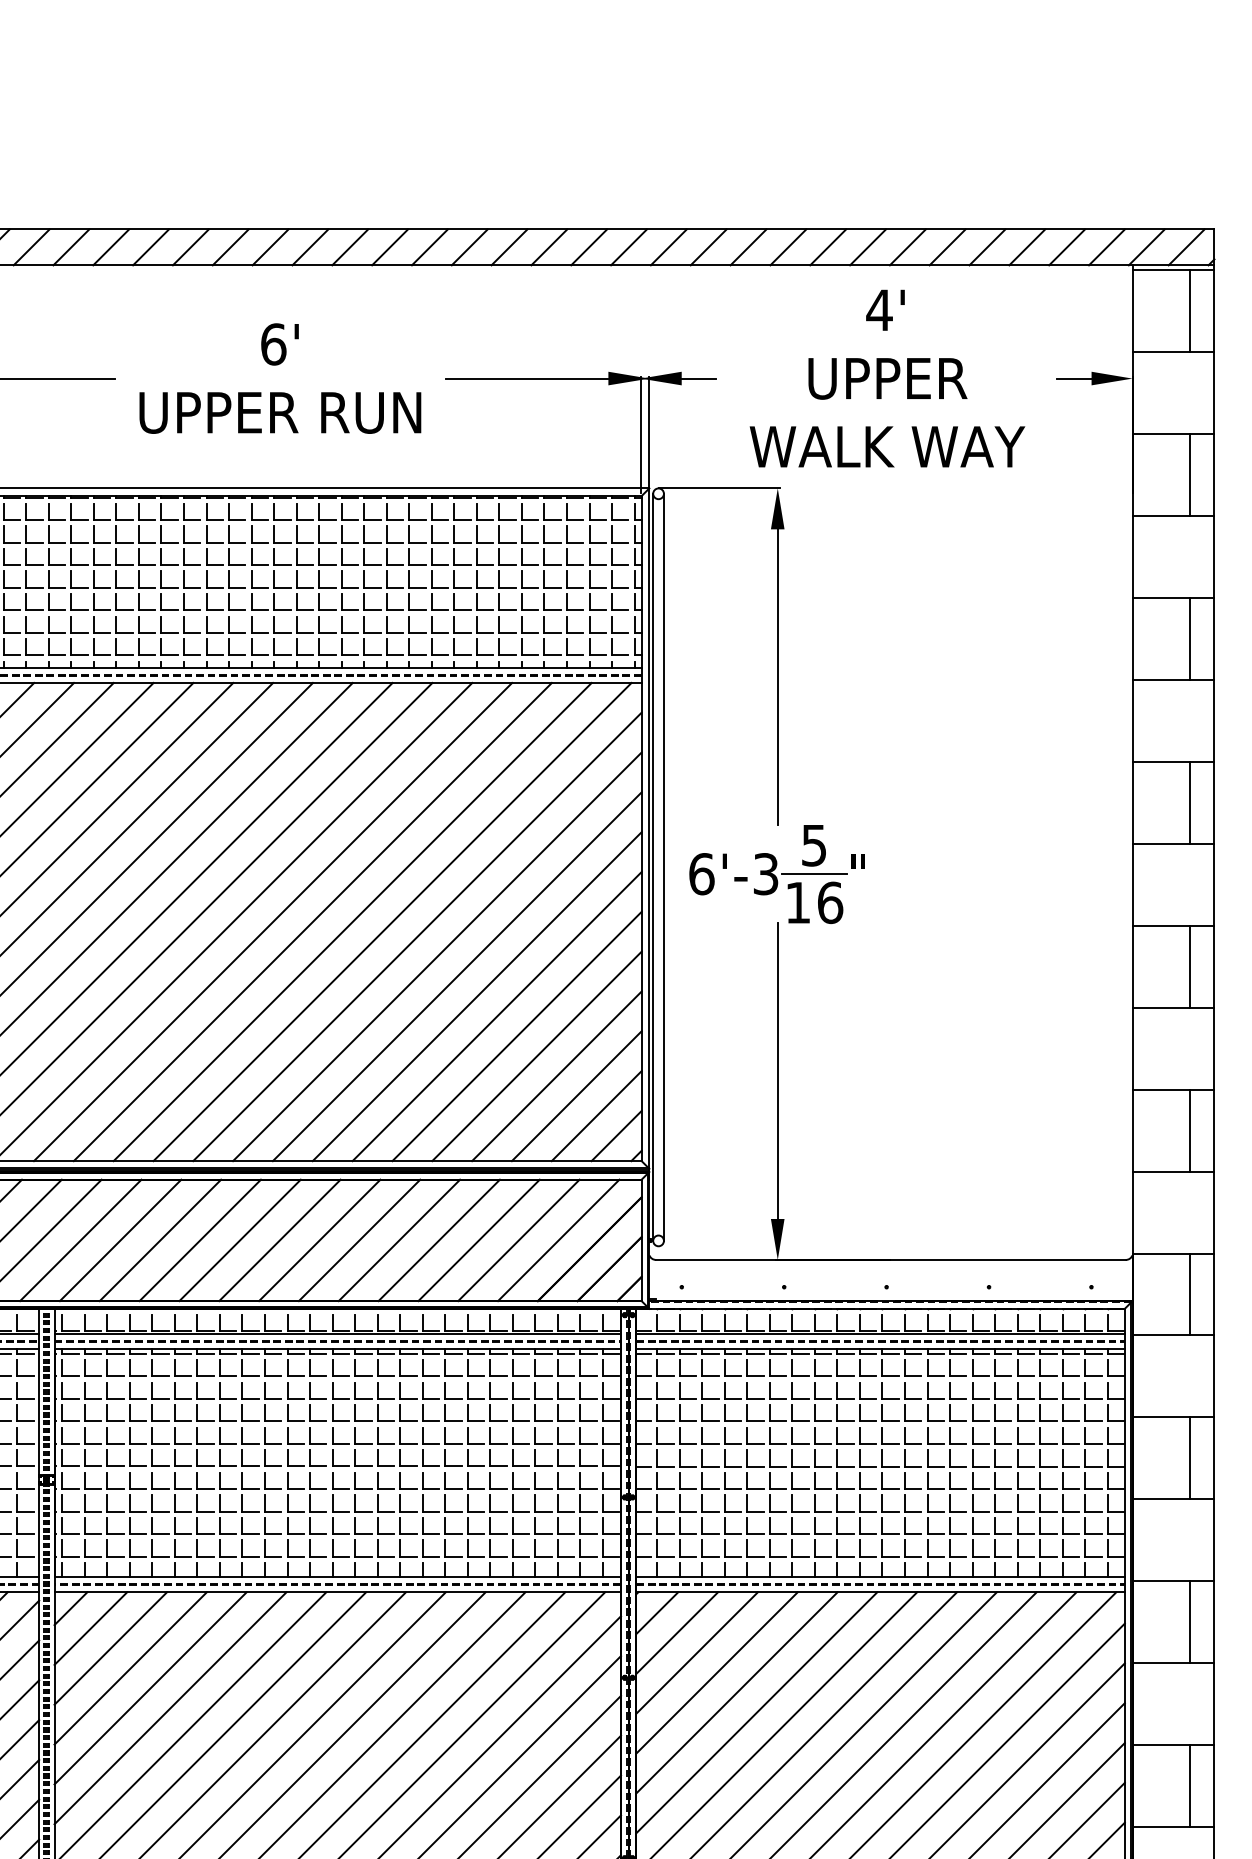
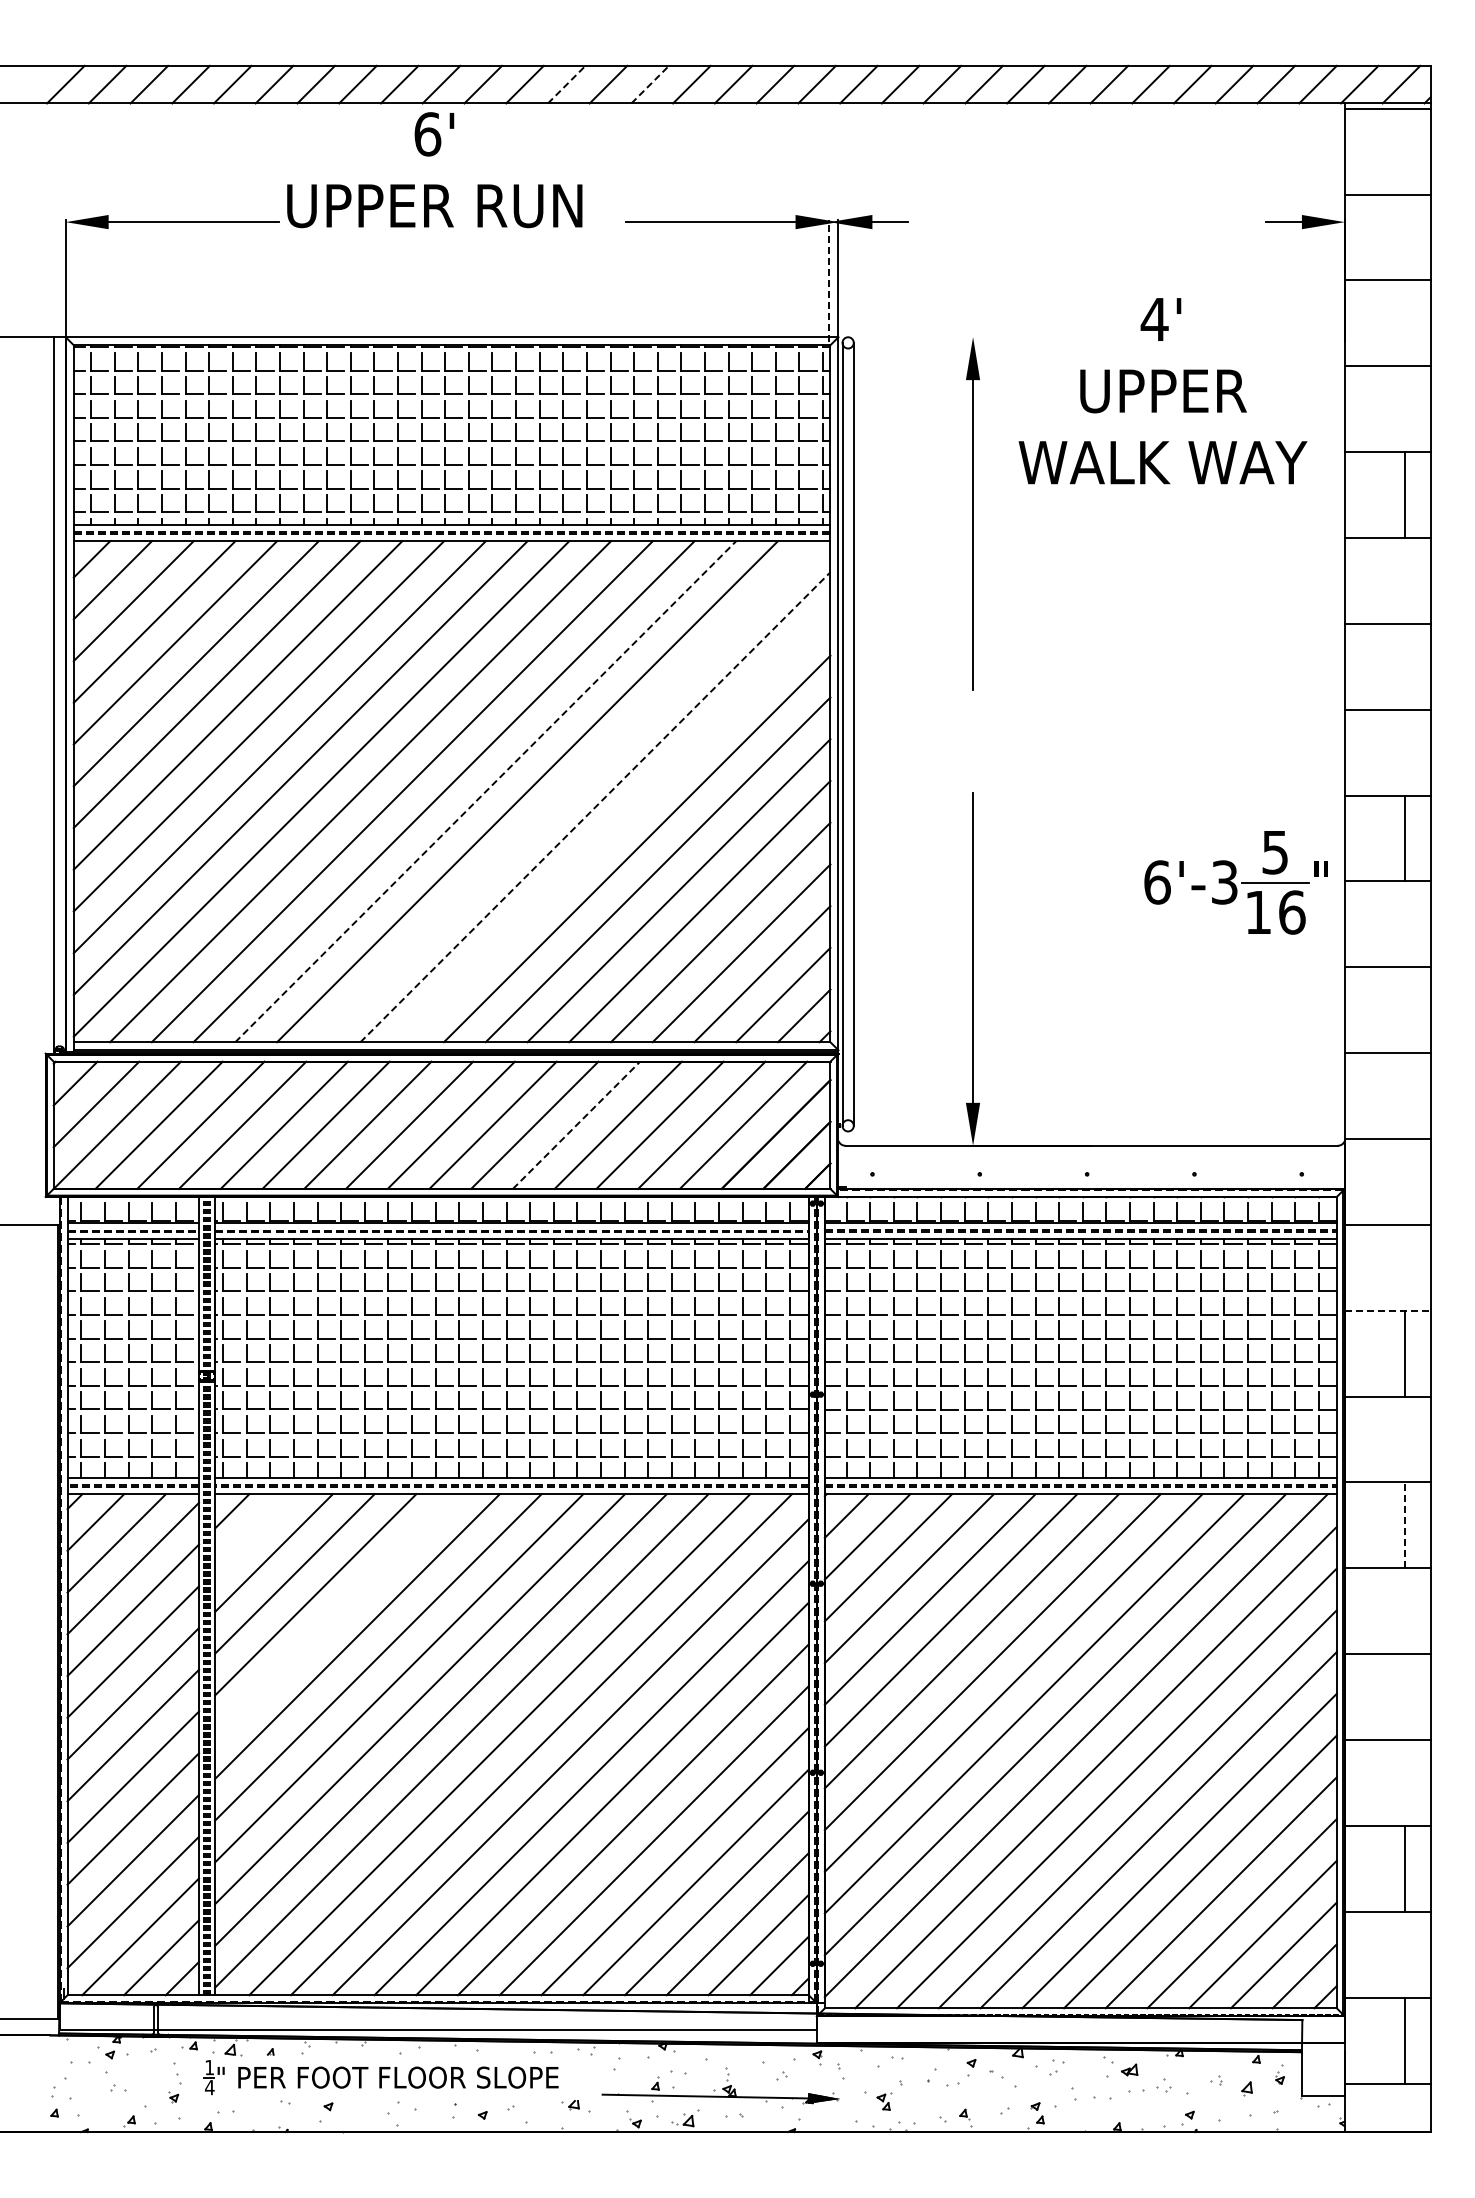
line: (389, 247) -> (566, 84), solid -> dashed
line: (469, 247) -> (650, 84), solid -> dashed
line: (1189, 311) -> (1404, 151), removed
text: (280, 378) -> (434, 170), moved
text: (886, 378) -> (1162, 391), moved
line: (640, 434) -> (829, 280), solid -> dashed
line: (1189, 475) -> (1404, 323), removed
line: (719, 488) -> (911, 337), removed
line: (1189, 802) -> (1404, 666), removed
part: (776, 874) -> (1235, 882), moved
line: (313, 921) -> (486, 791), solid -> dashed
line: (391, 921) -> (568, 791), removed
line: (417, 936) -> (595, 806), solid -> dashed
line: (437, 957) -> (616, 828), removed
line: (1189, 1130) -> (1404, 1010), removed
line: (399, 1240) -> (576, 1125), solid -> dashed
line: (1189, 1294) -> (1404, 1181), removed
line: (1173, 1417) -> (1387, 1310), solid -> dashed
line: (1189, 1622) -> (1404, 1525), solid -> dashed
line: (91, 1628) -> (253, 1532), removed
line: (170, 1708) -> (336, 1615), removed
line: (1189, 1786) -> (1404, 1697), removed

